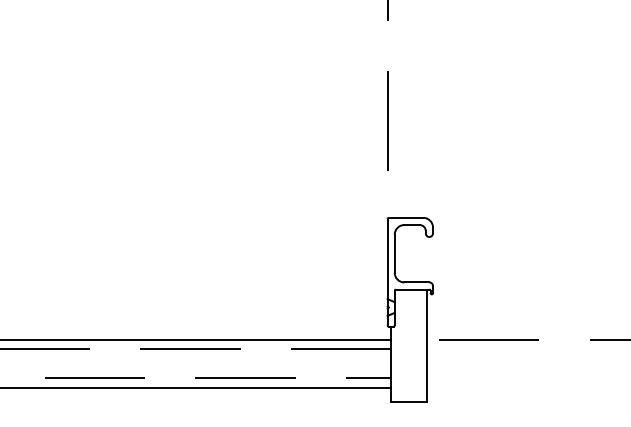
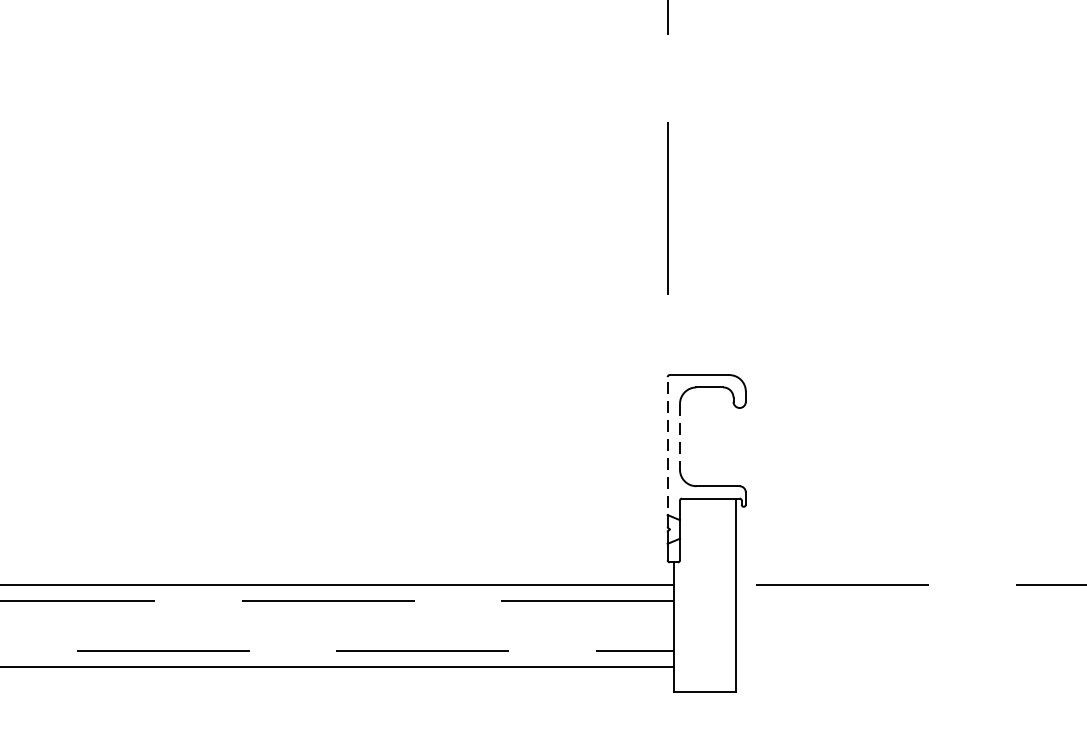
line: (394, 254) -> (679, 438), solid -> dashed
line: (387, 261) -> (667, 450), solid -> dashed

